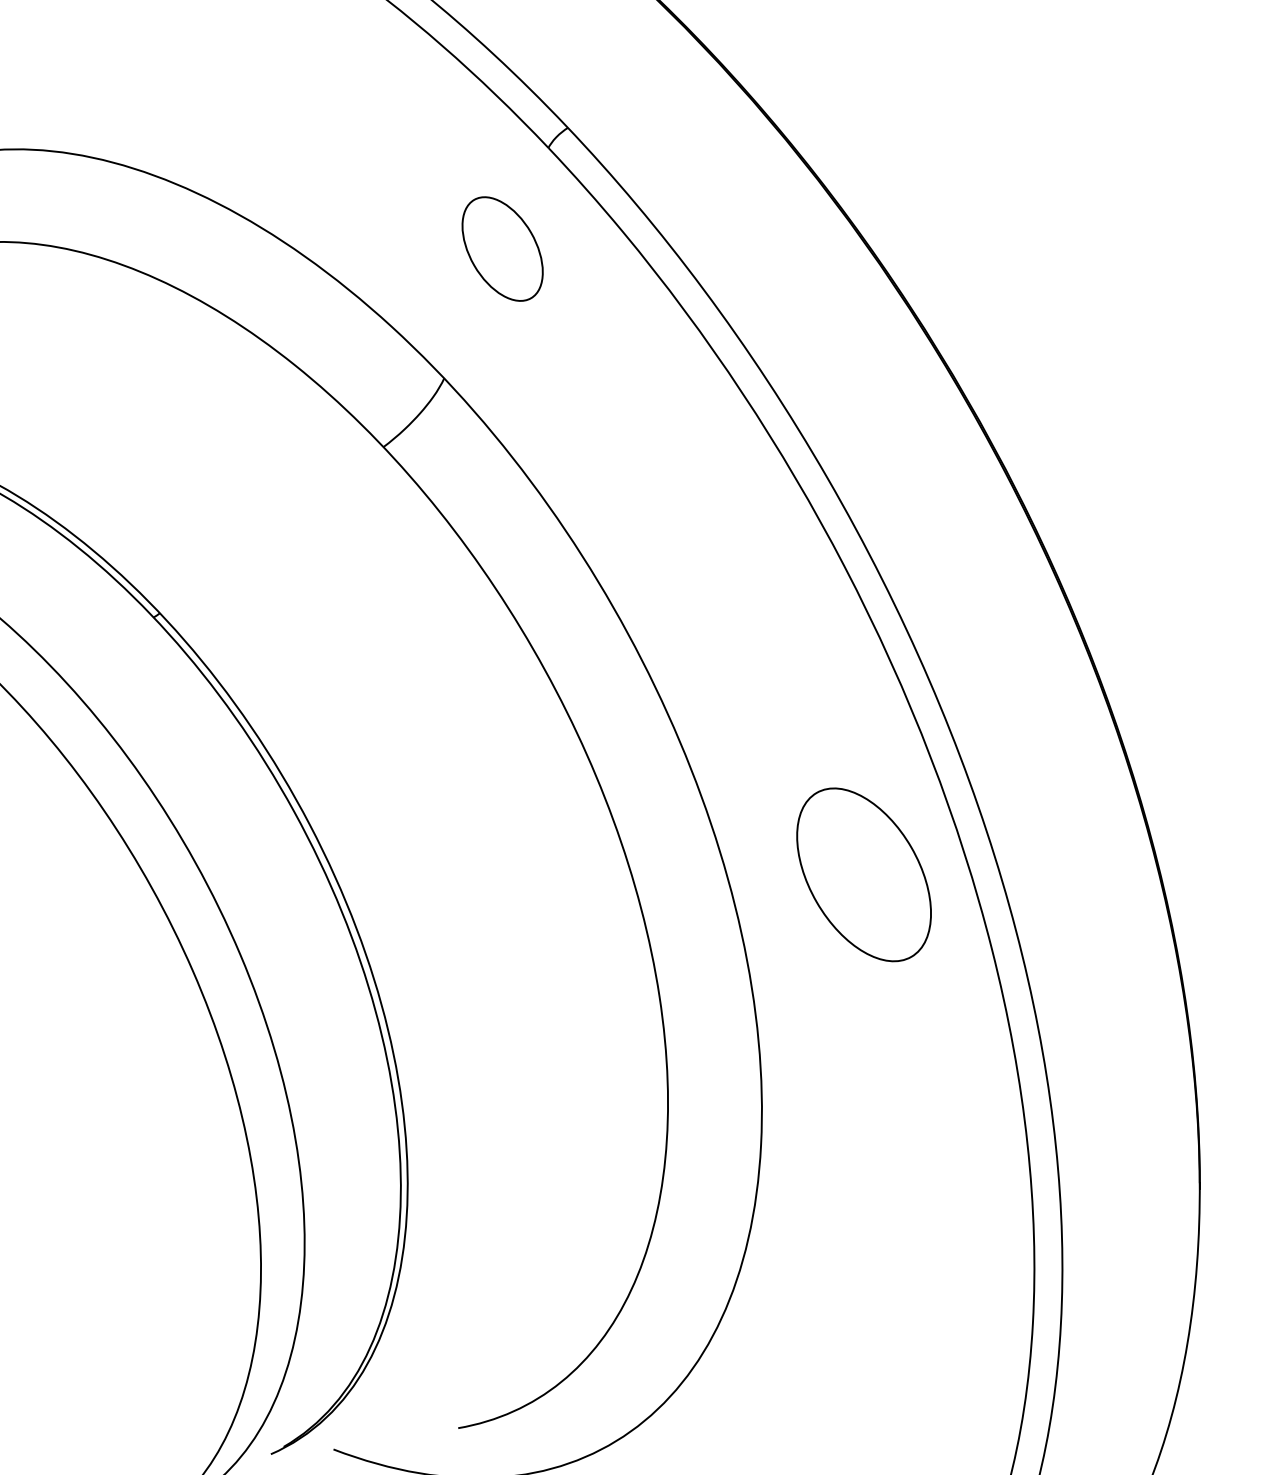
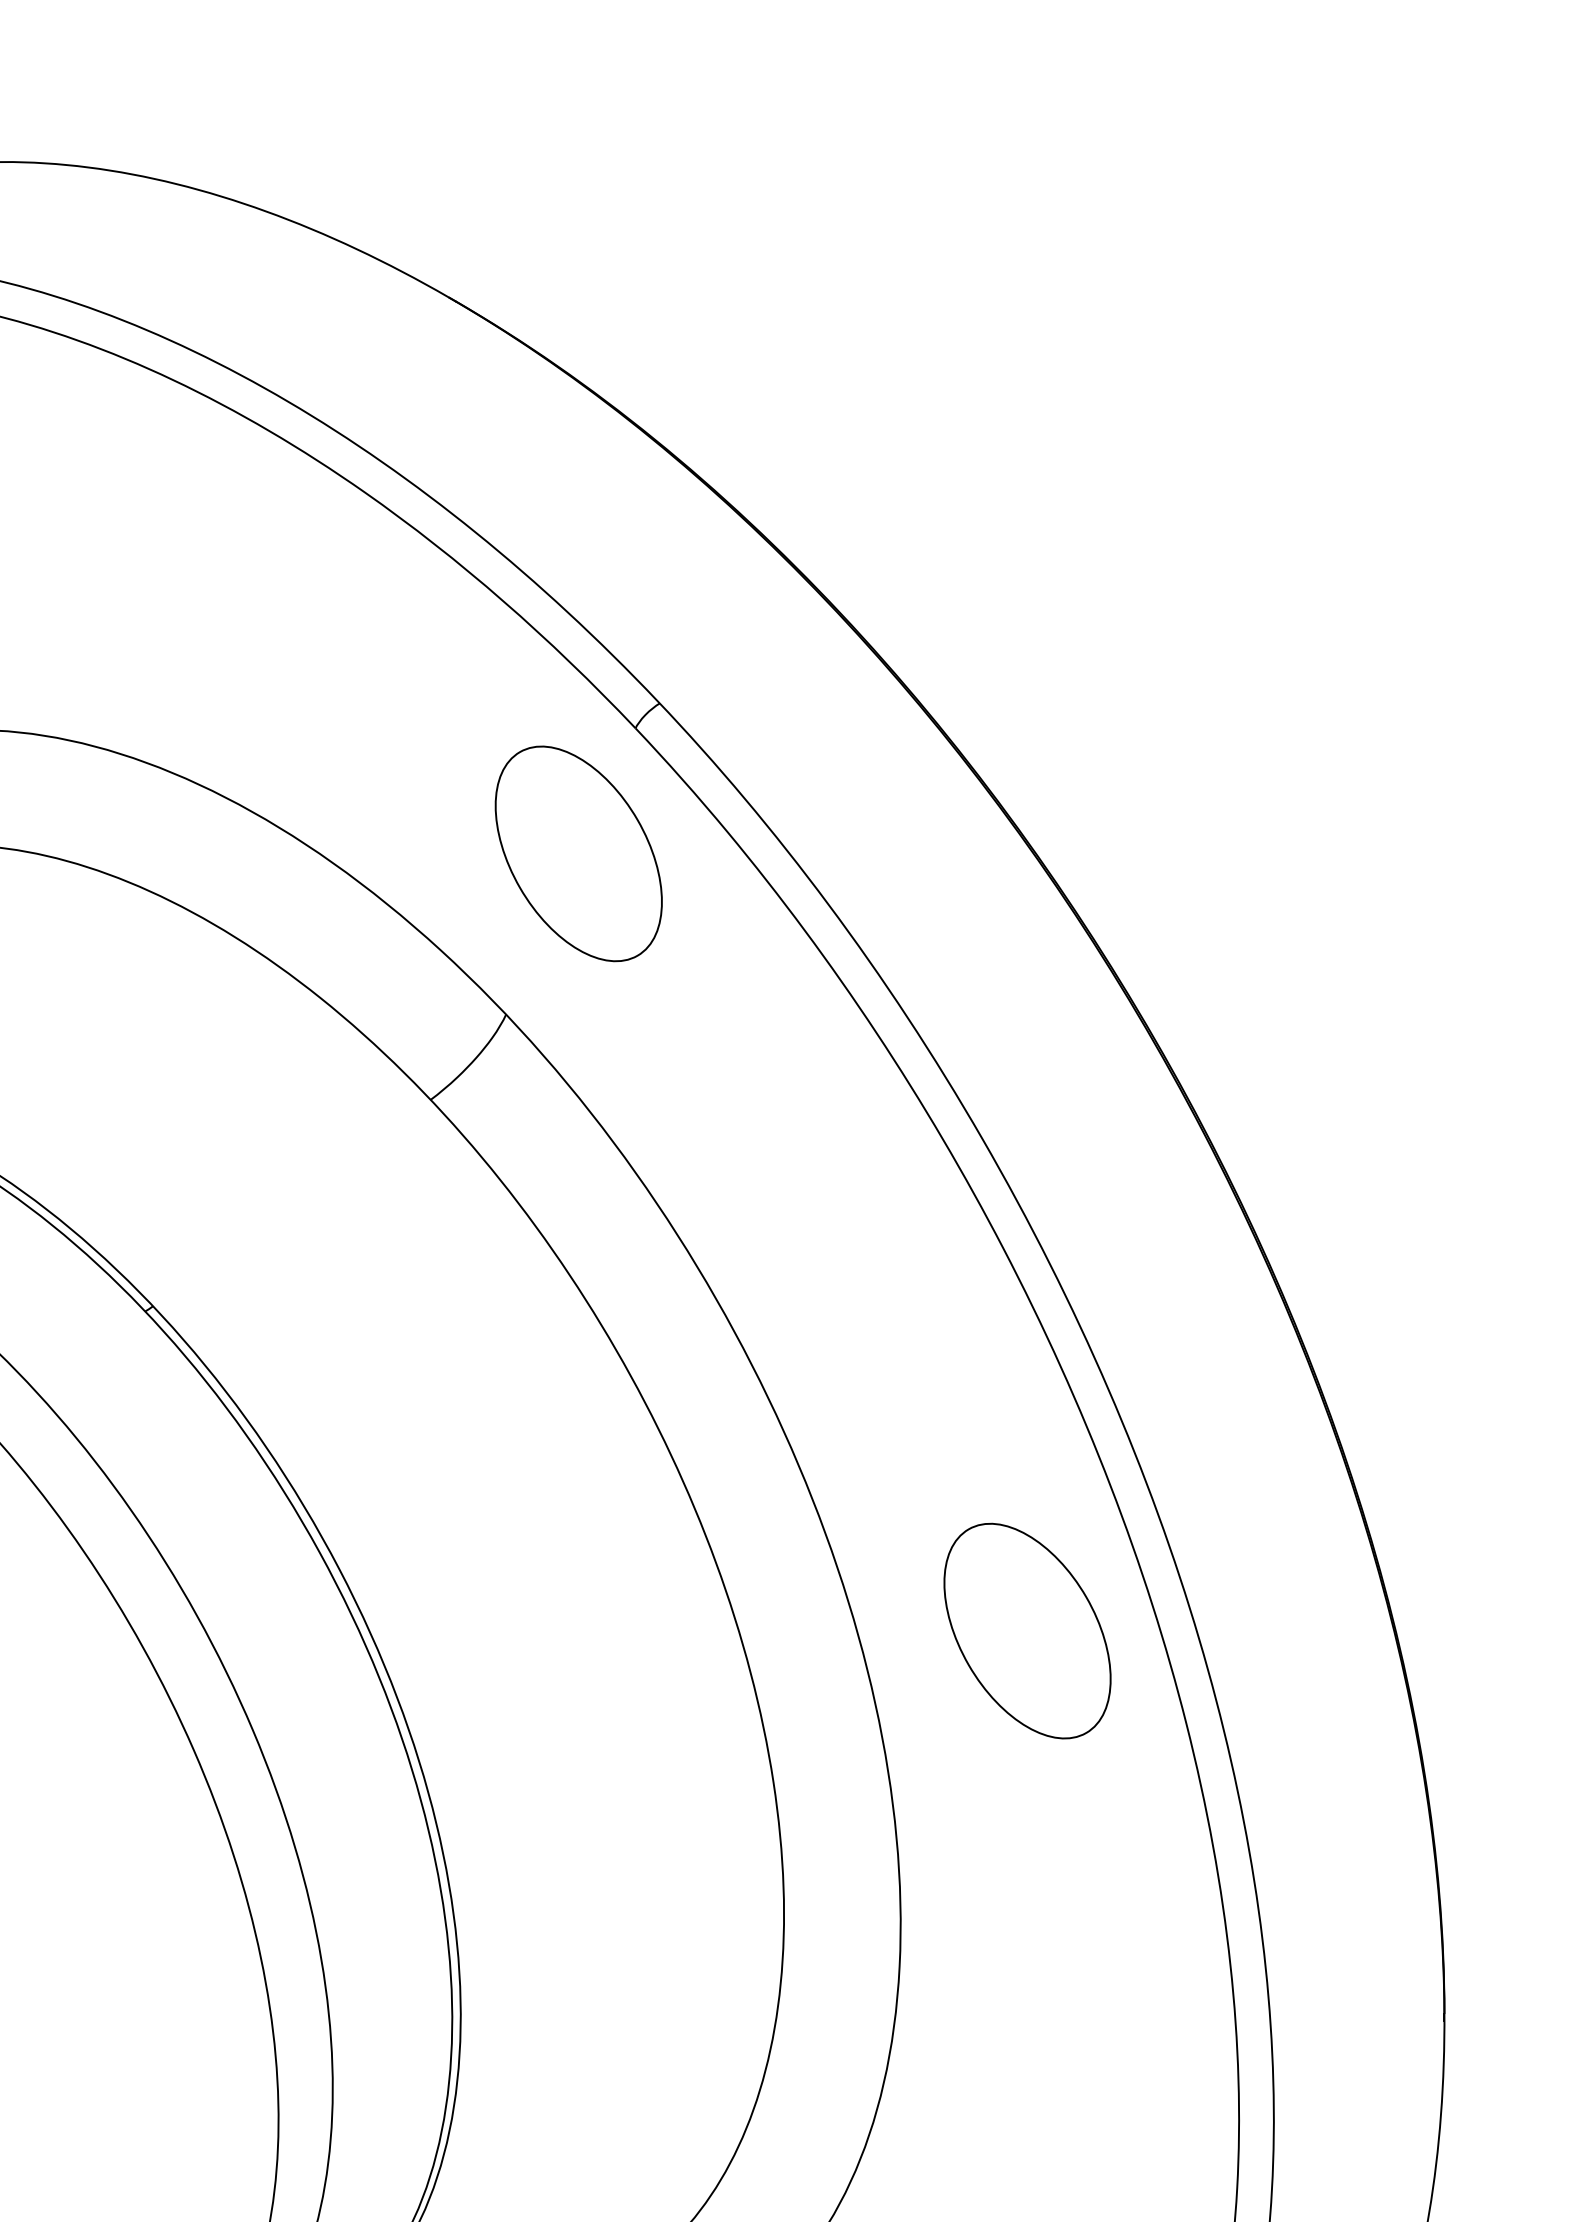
part: (502, 248) -> (578, 853), size x1.67

